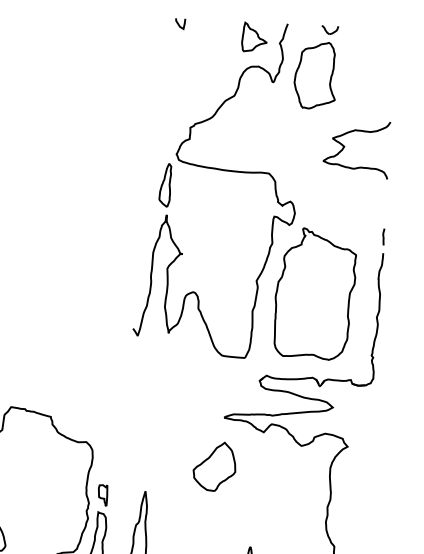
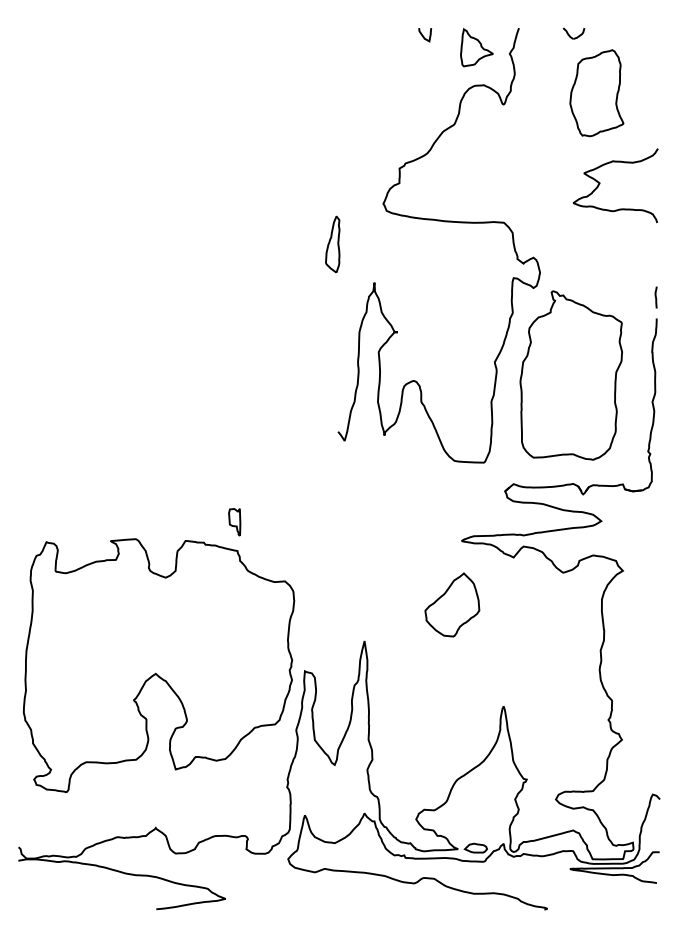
curve: (179, 25) -> (424, 36), moved
part: (315, 75) -> (596, 93), moved
part: (165, 185) -> (332, 244), moved
part: (102, 495) -> (234, 522), moved

